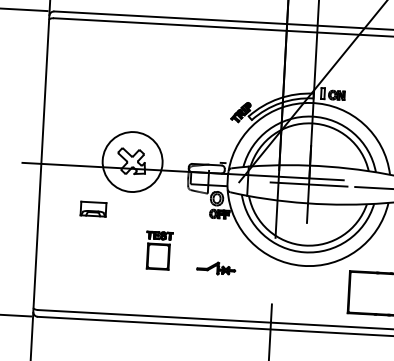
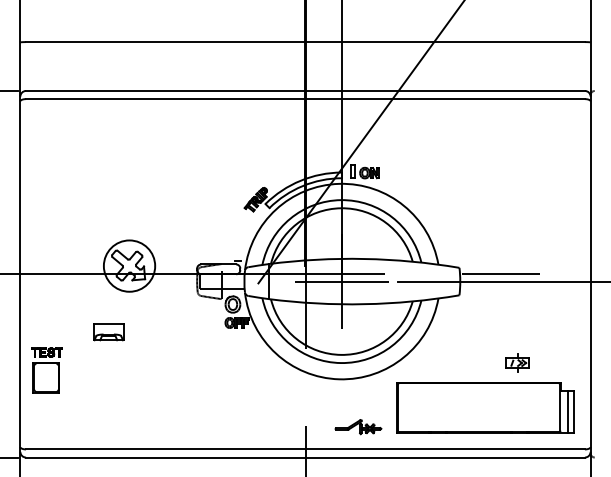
circle: (132, 161) -> (129, 265), size x0.71
part: (93, 209) -> (108, 332), moved
part: (158, 250) -> (46, 370), moved
part: (216, 268) -> (358, 427), moved

